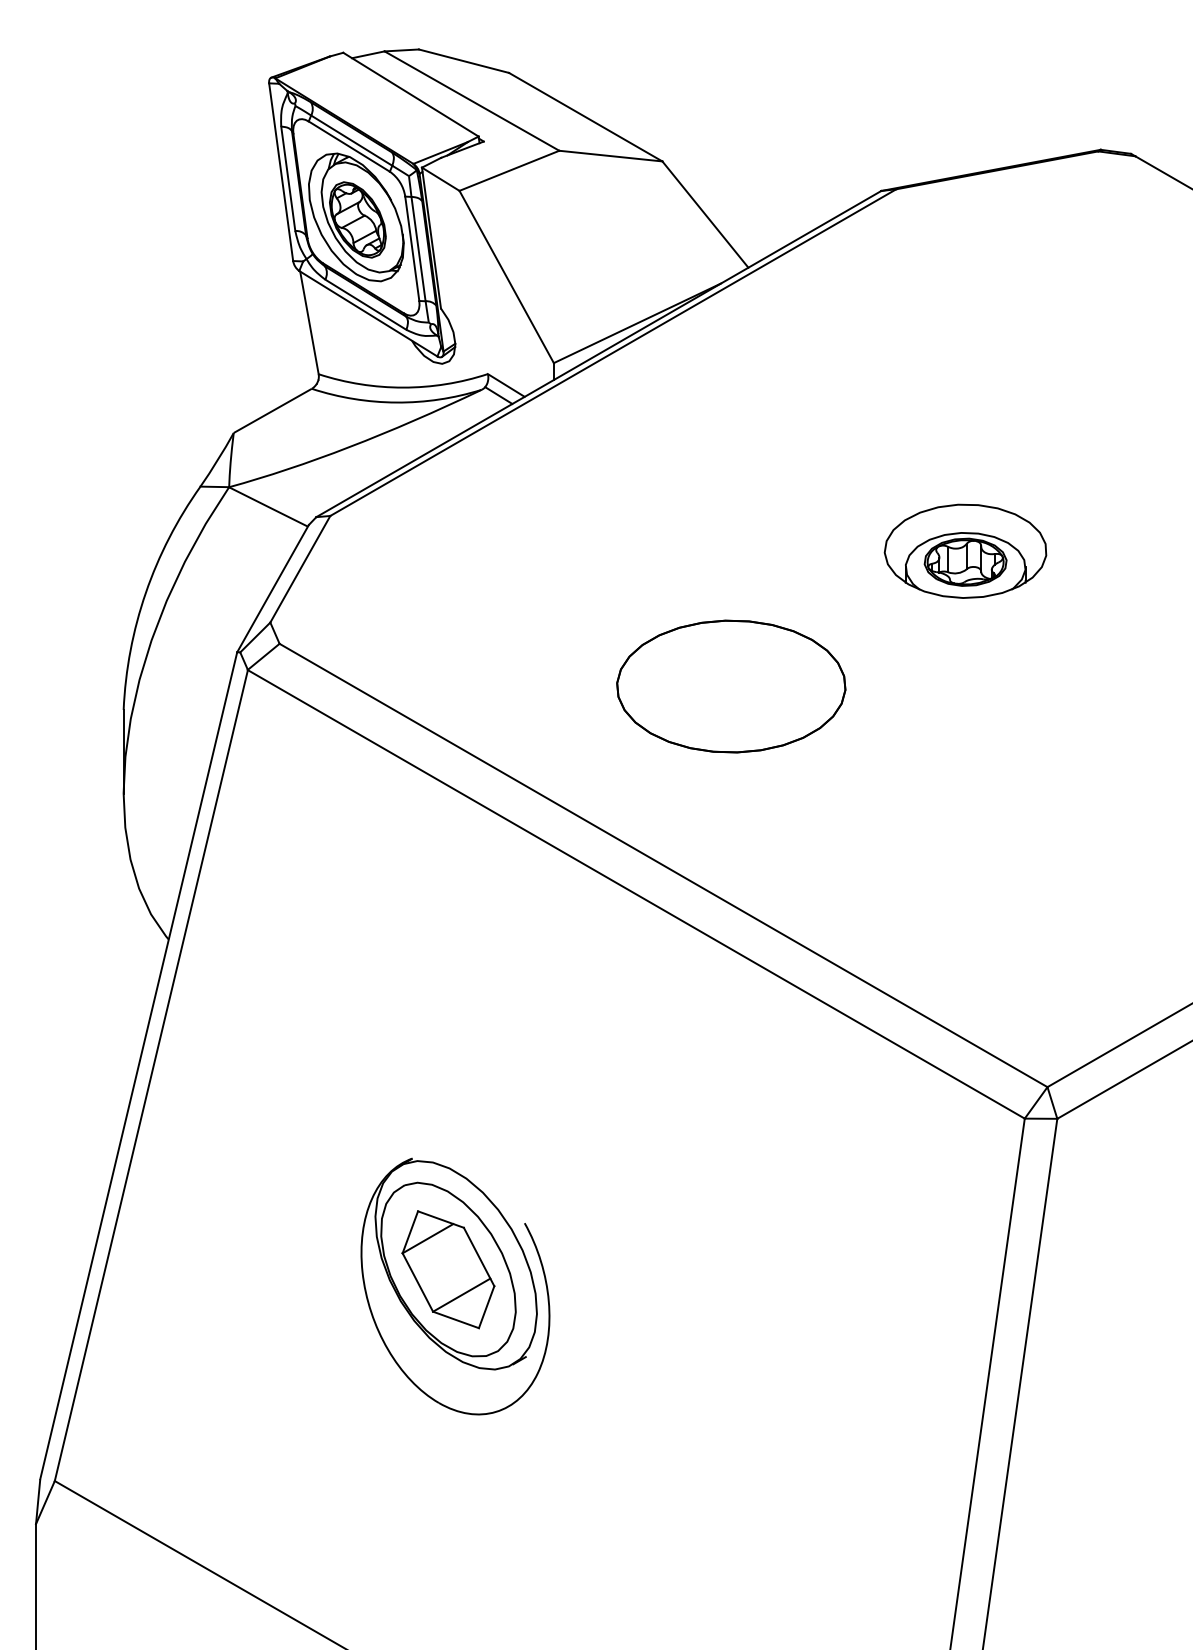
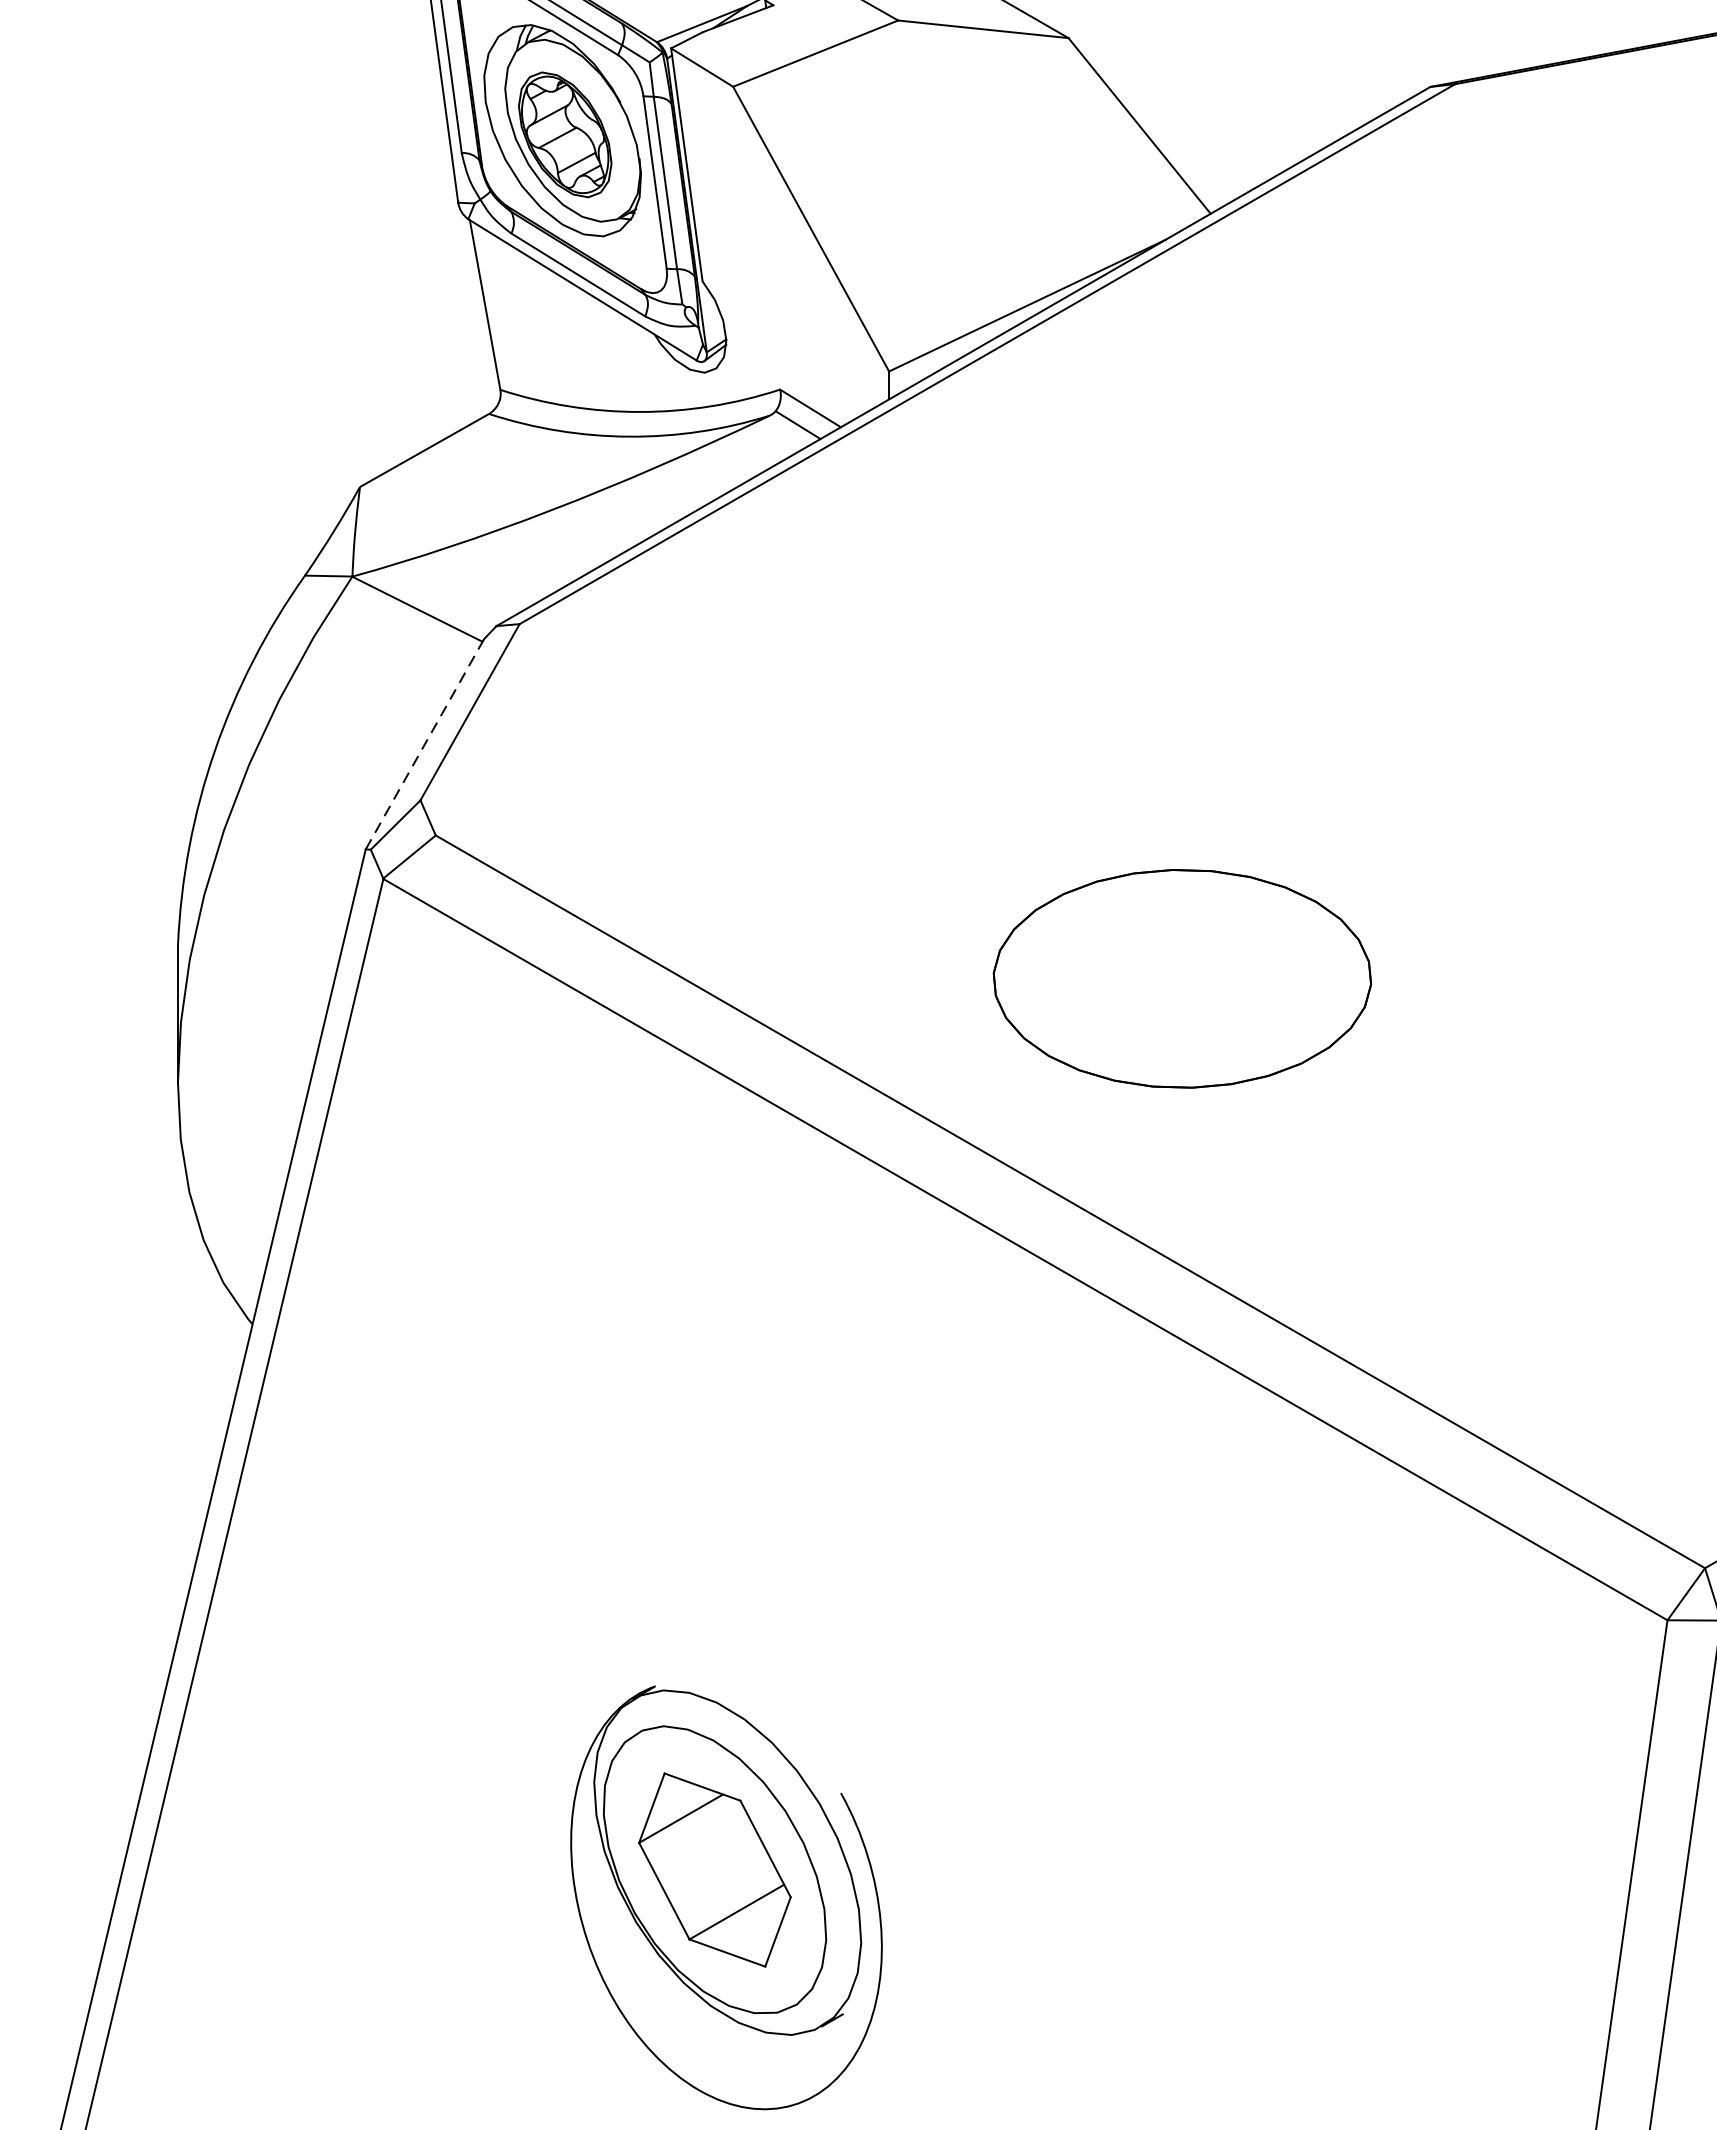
part: (965, 550) -> (1569, 681), removed
line: (273, 588) -> (425, 744), solid -> dashed
part: (731, 686) -> (1182, 978), moved

